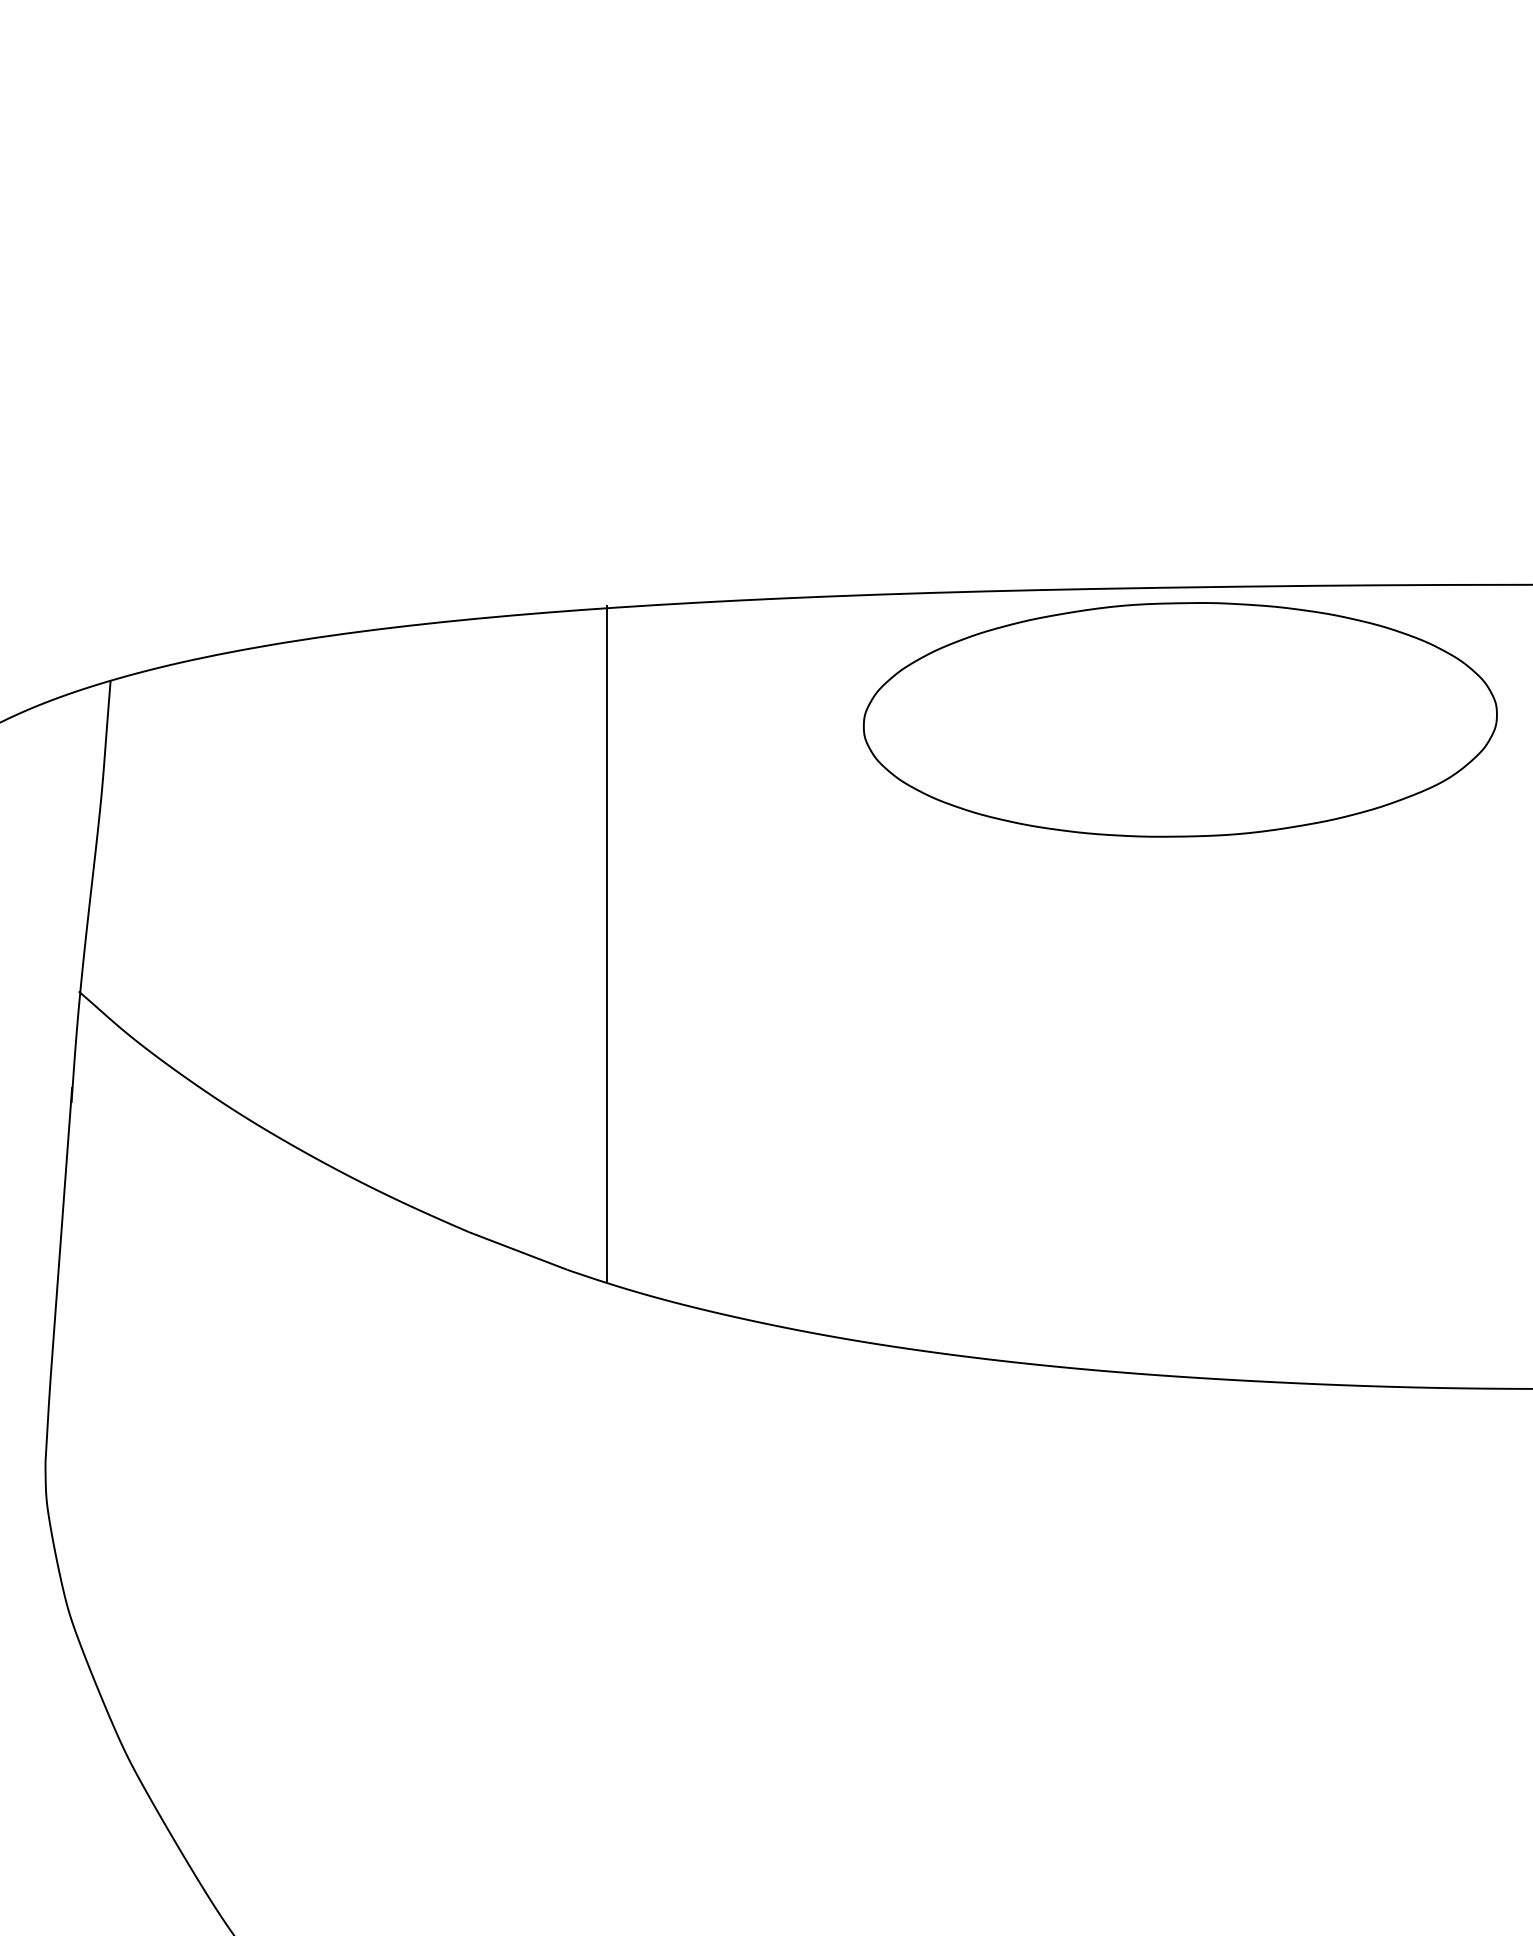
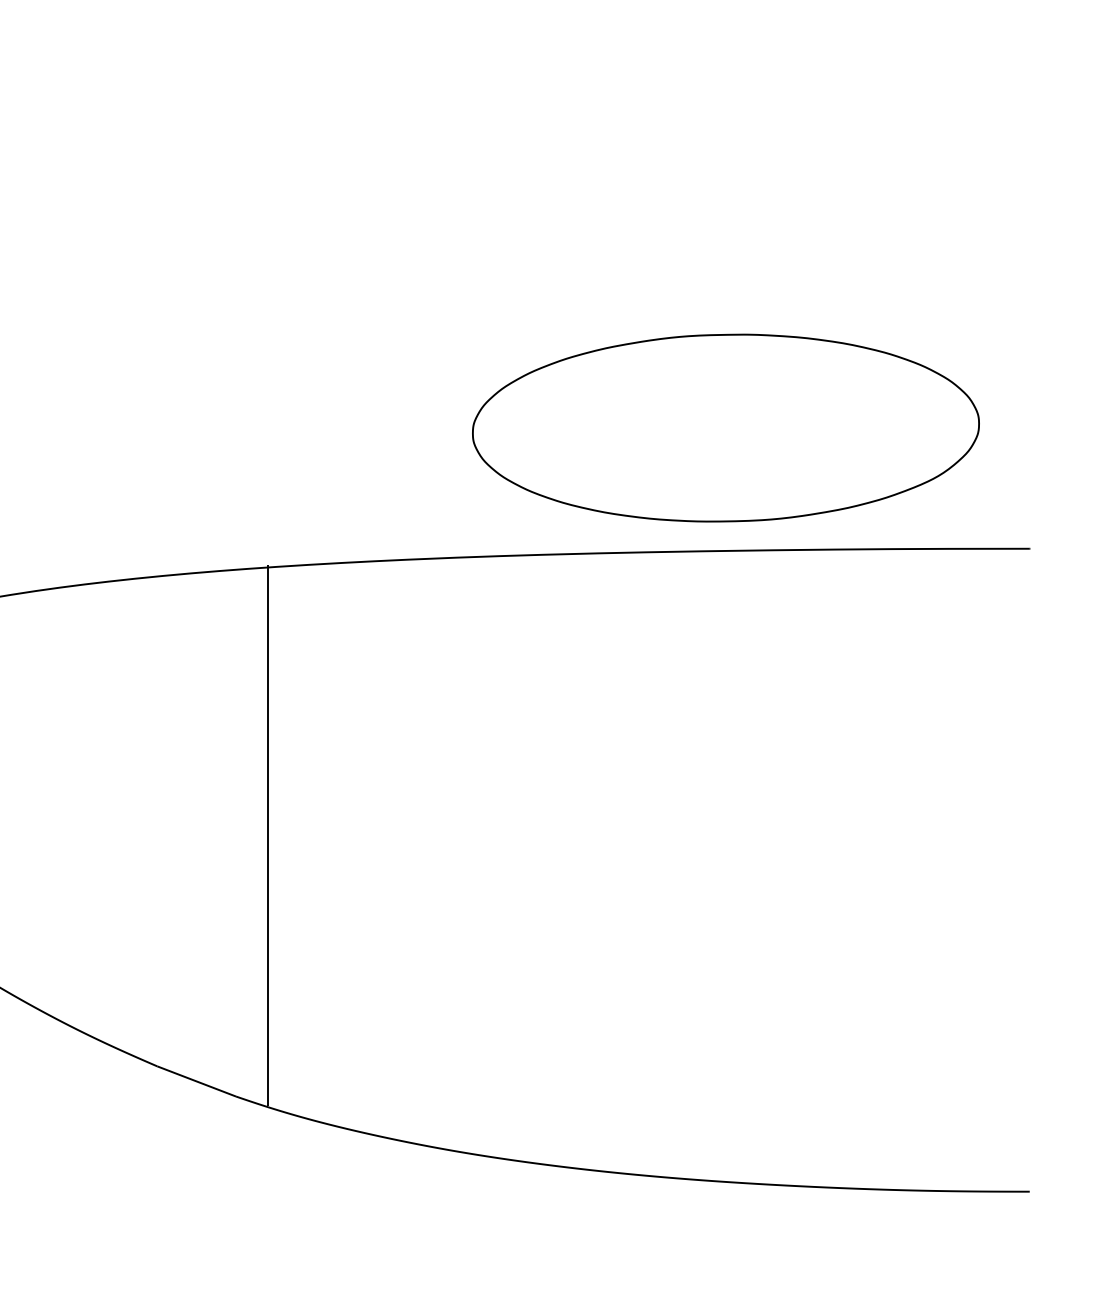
part: (1180, 719) -> (726, 427), moved

